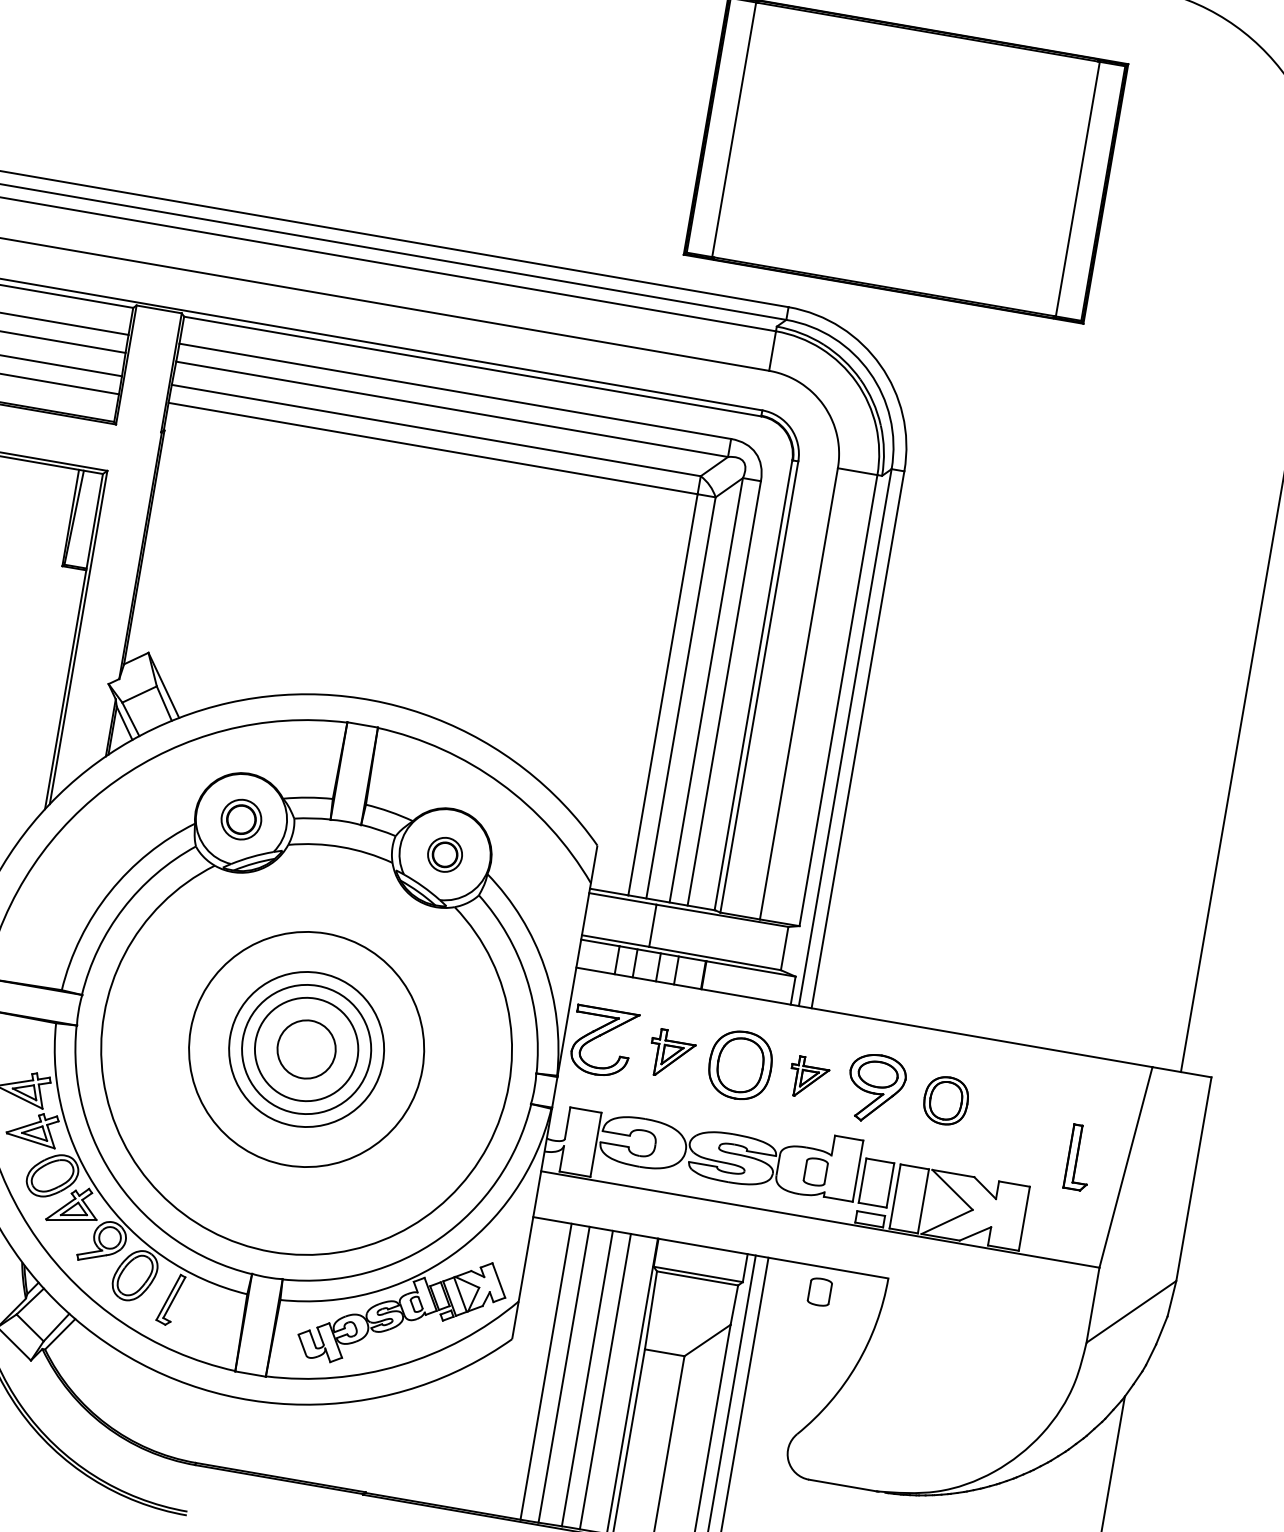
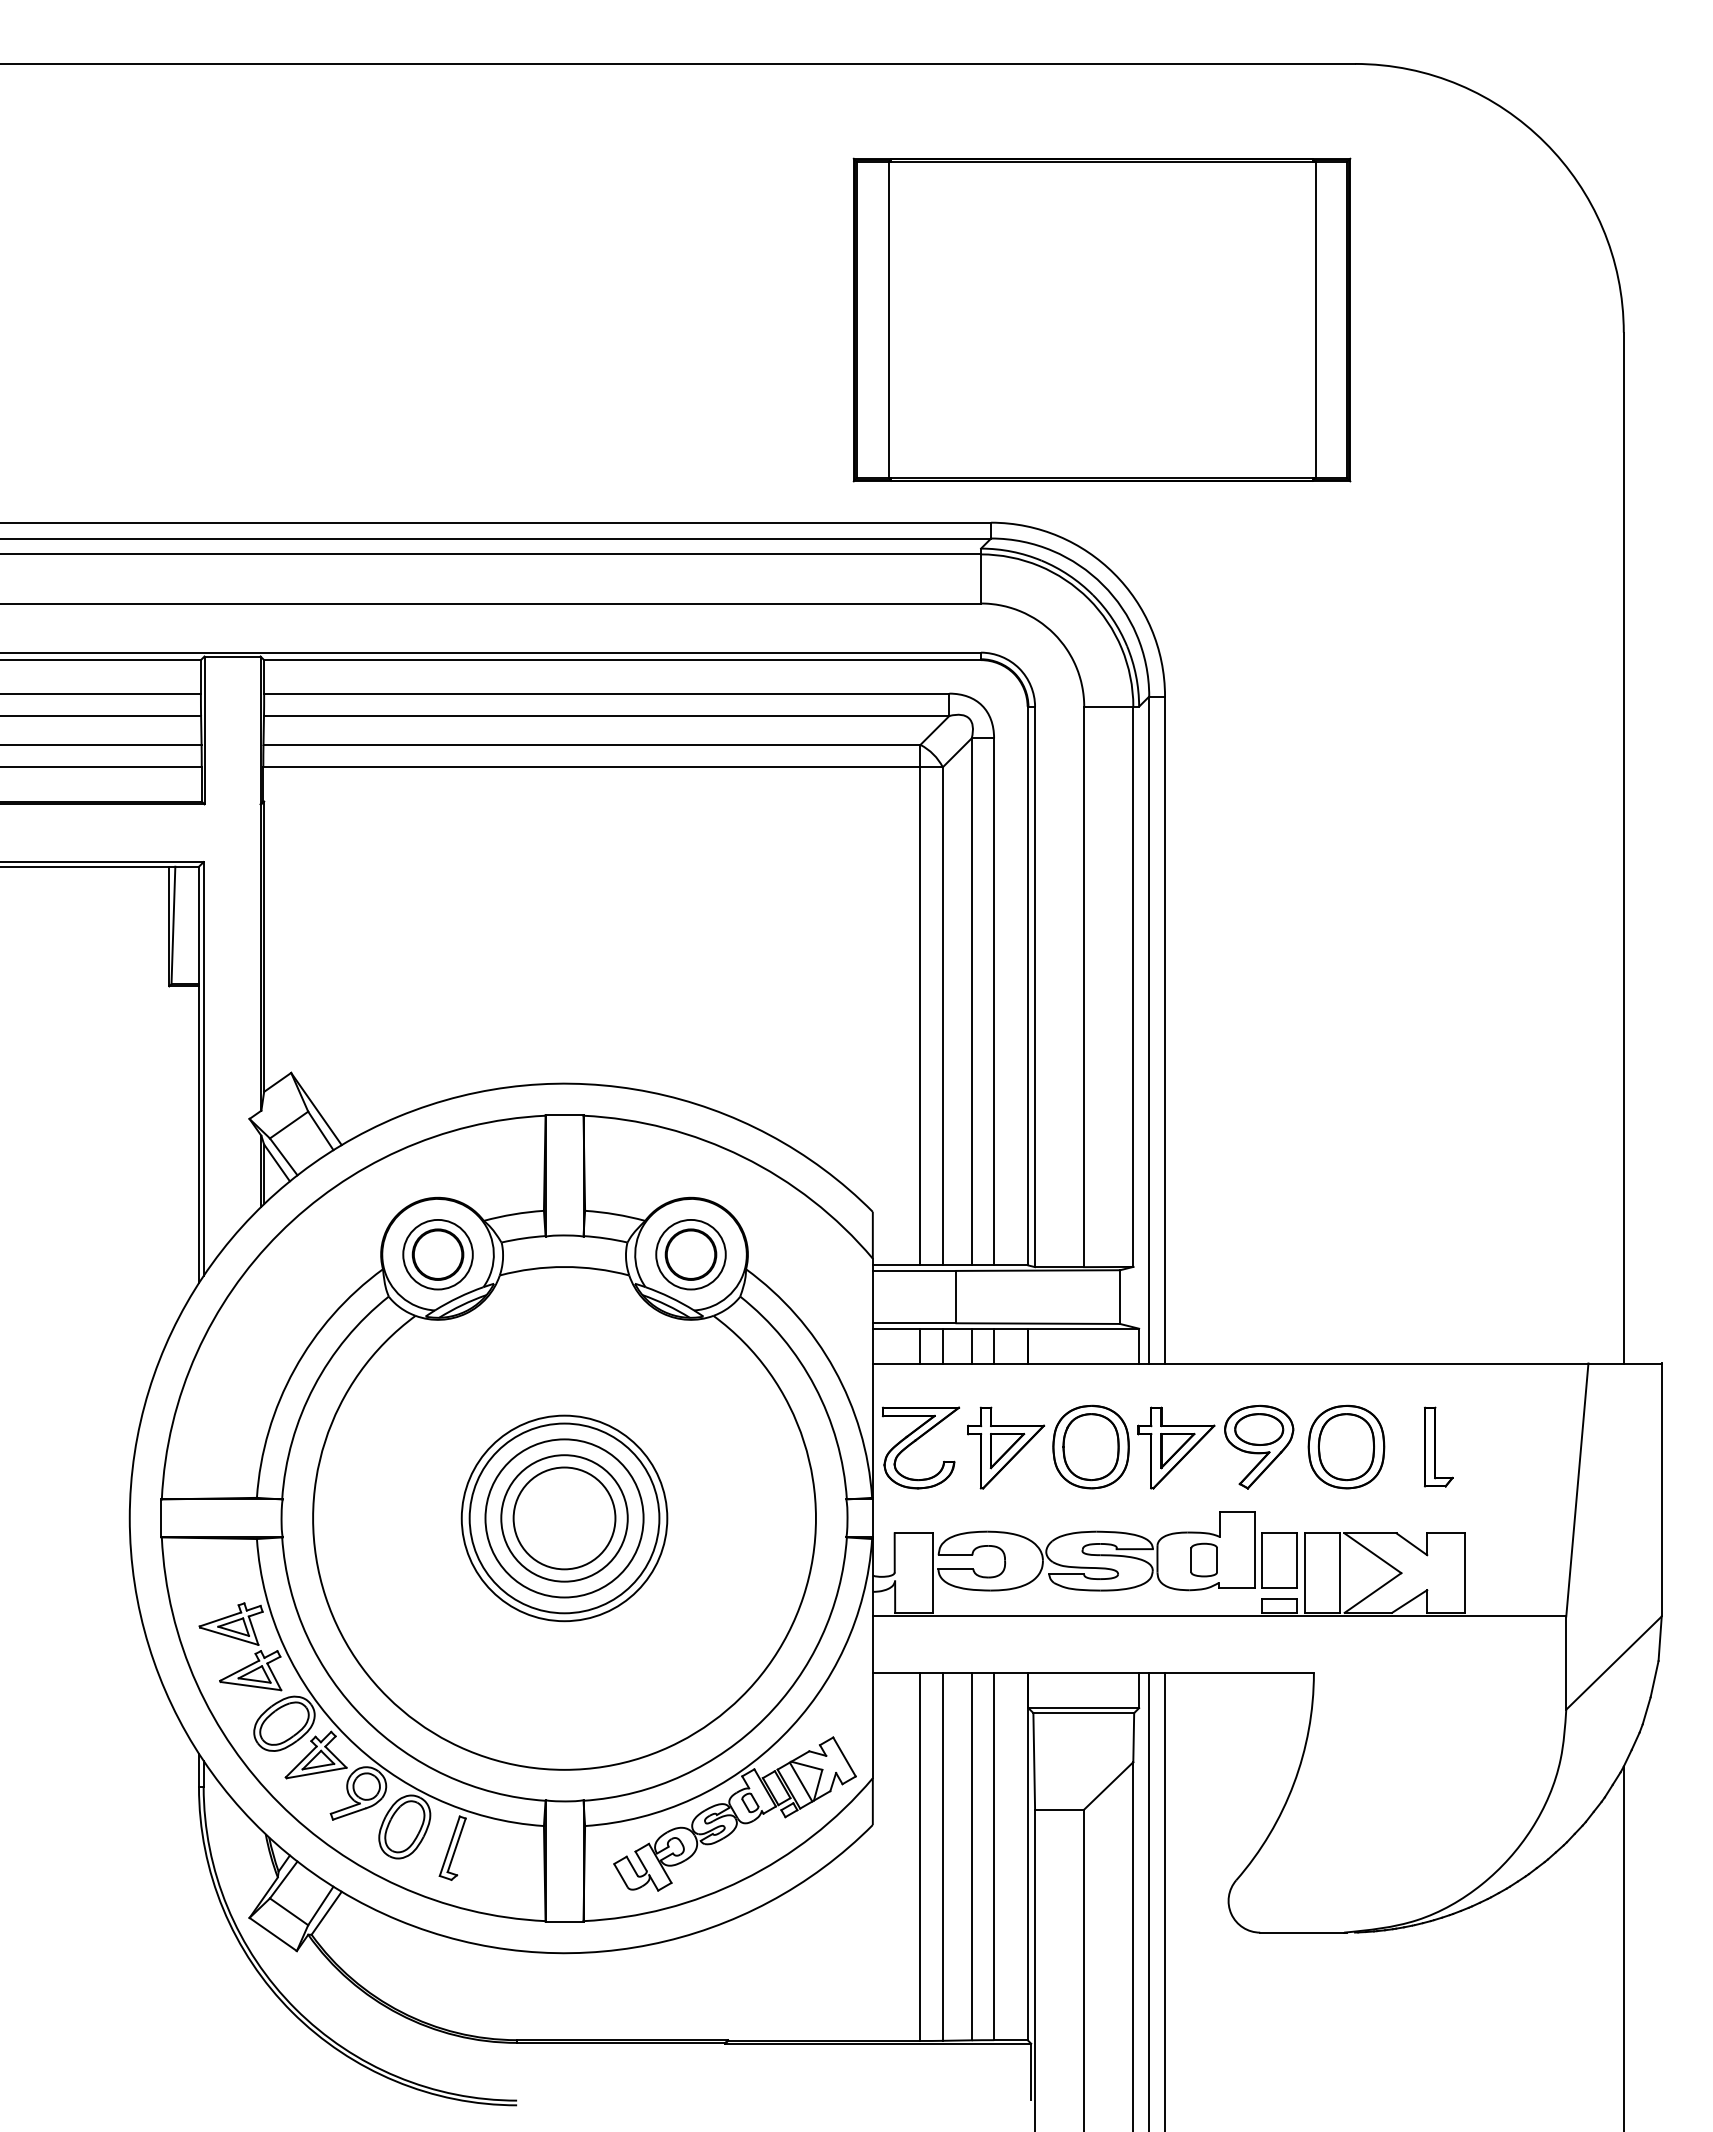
part: (241, 819) -> (437, 1254), size x1.43
part: (444, 854) -> (690, 1254), size x1.67
circle: (306, 1049) -> (564, 1518), size x0.71
circle: (306, 1049) -> (564, 1518), size x1.43
part: (672, 1053) -> (1006, 1447), size x1.43
part: (809, 1077) -> (1176, 1447), size x1.67
part: (946, 1100) -> (1346, 1446), size x1.43
part: (1079, 1157) -> (1438, 1446), moved
part: (819, 1291) -> (1233, 1703), removed

